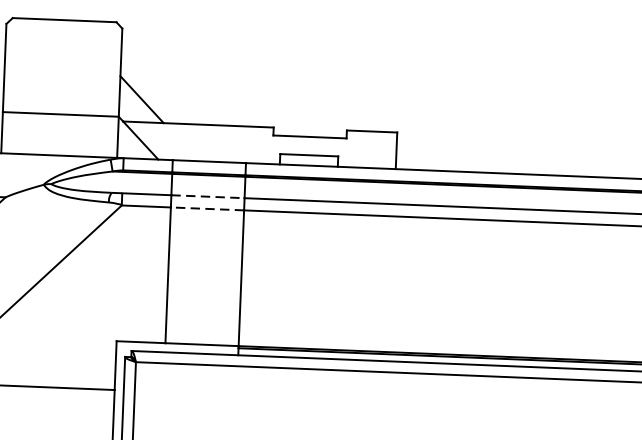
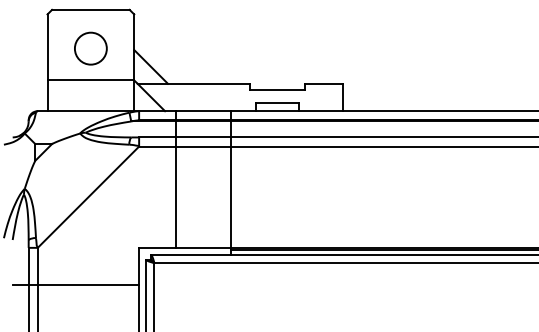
circle: (62, 71) -> (90, 48), added
line: (208, 196) -> (203, 137), dashed -> solid
line: (206, 208) -> (202, 146), dashed -> solid

